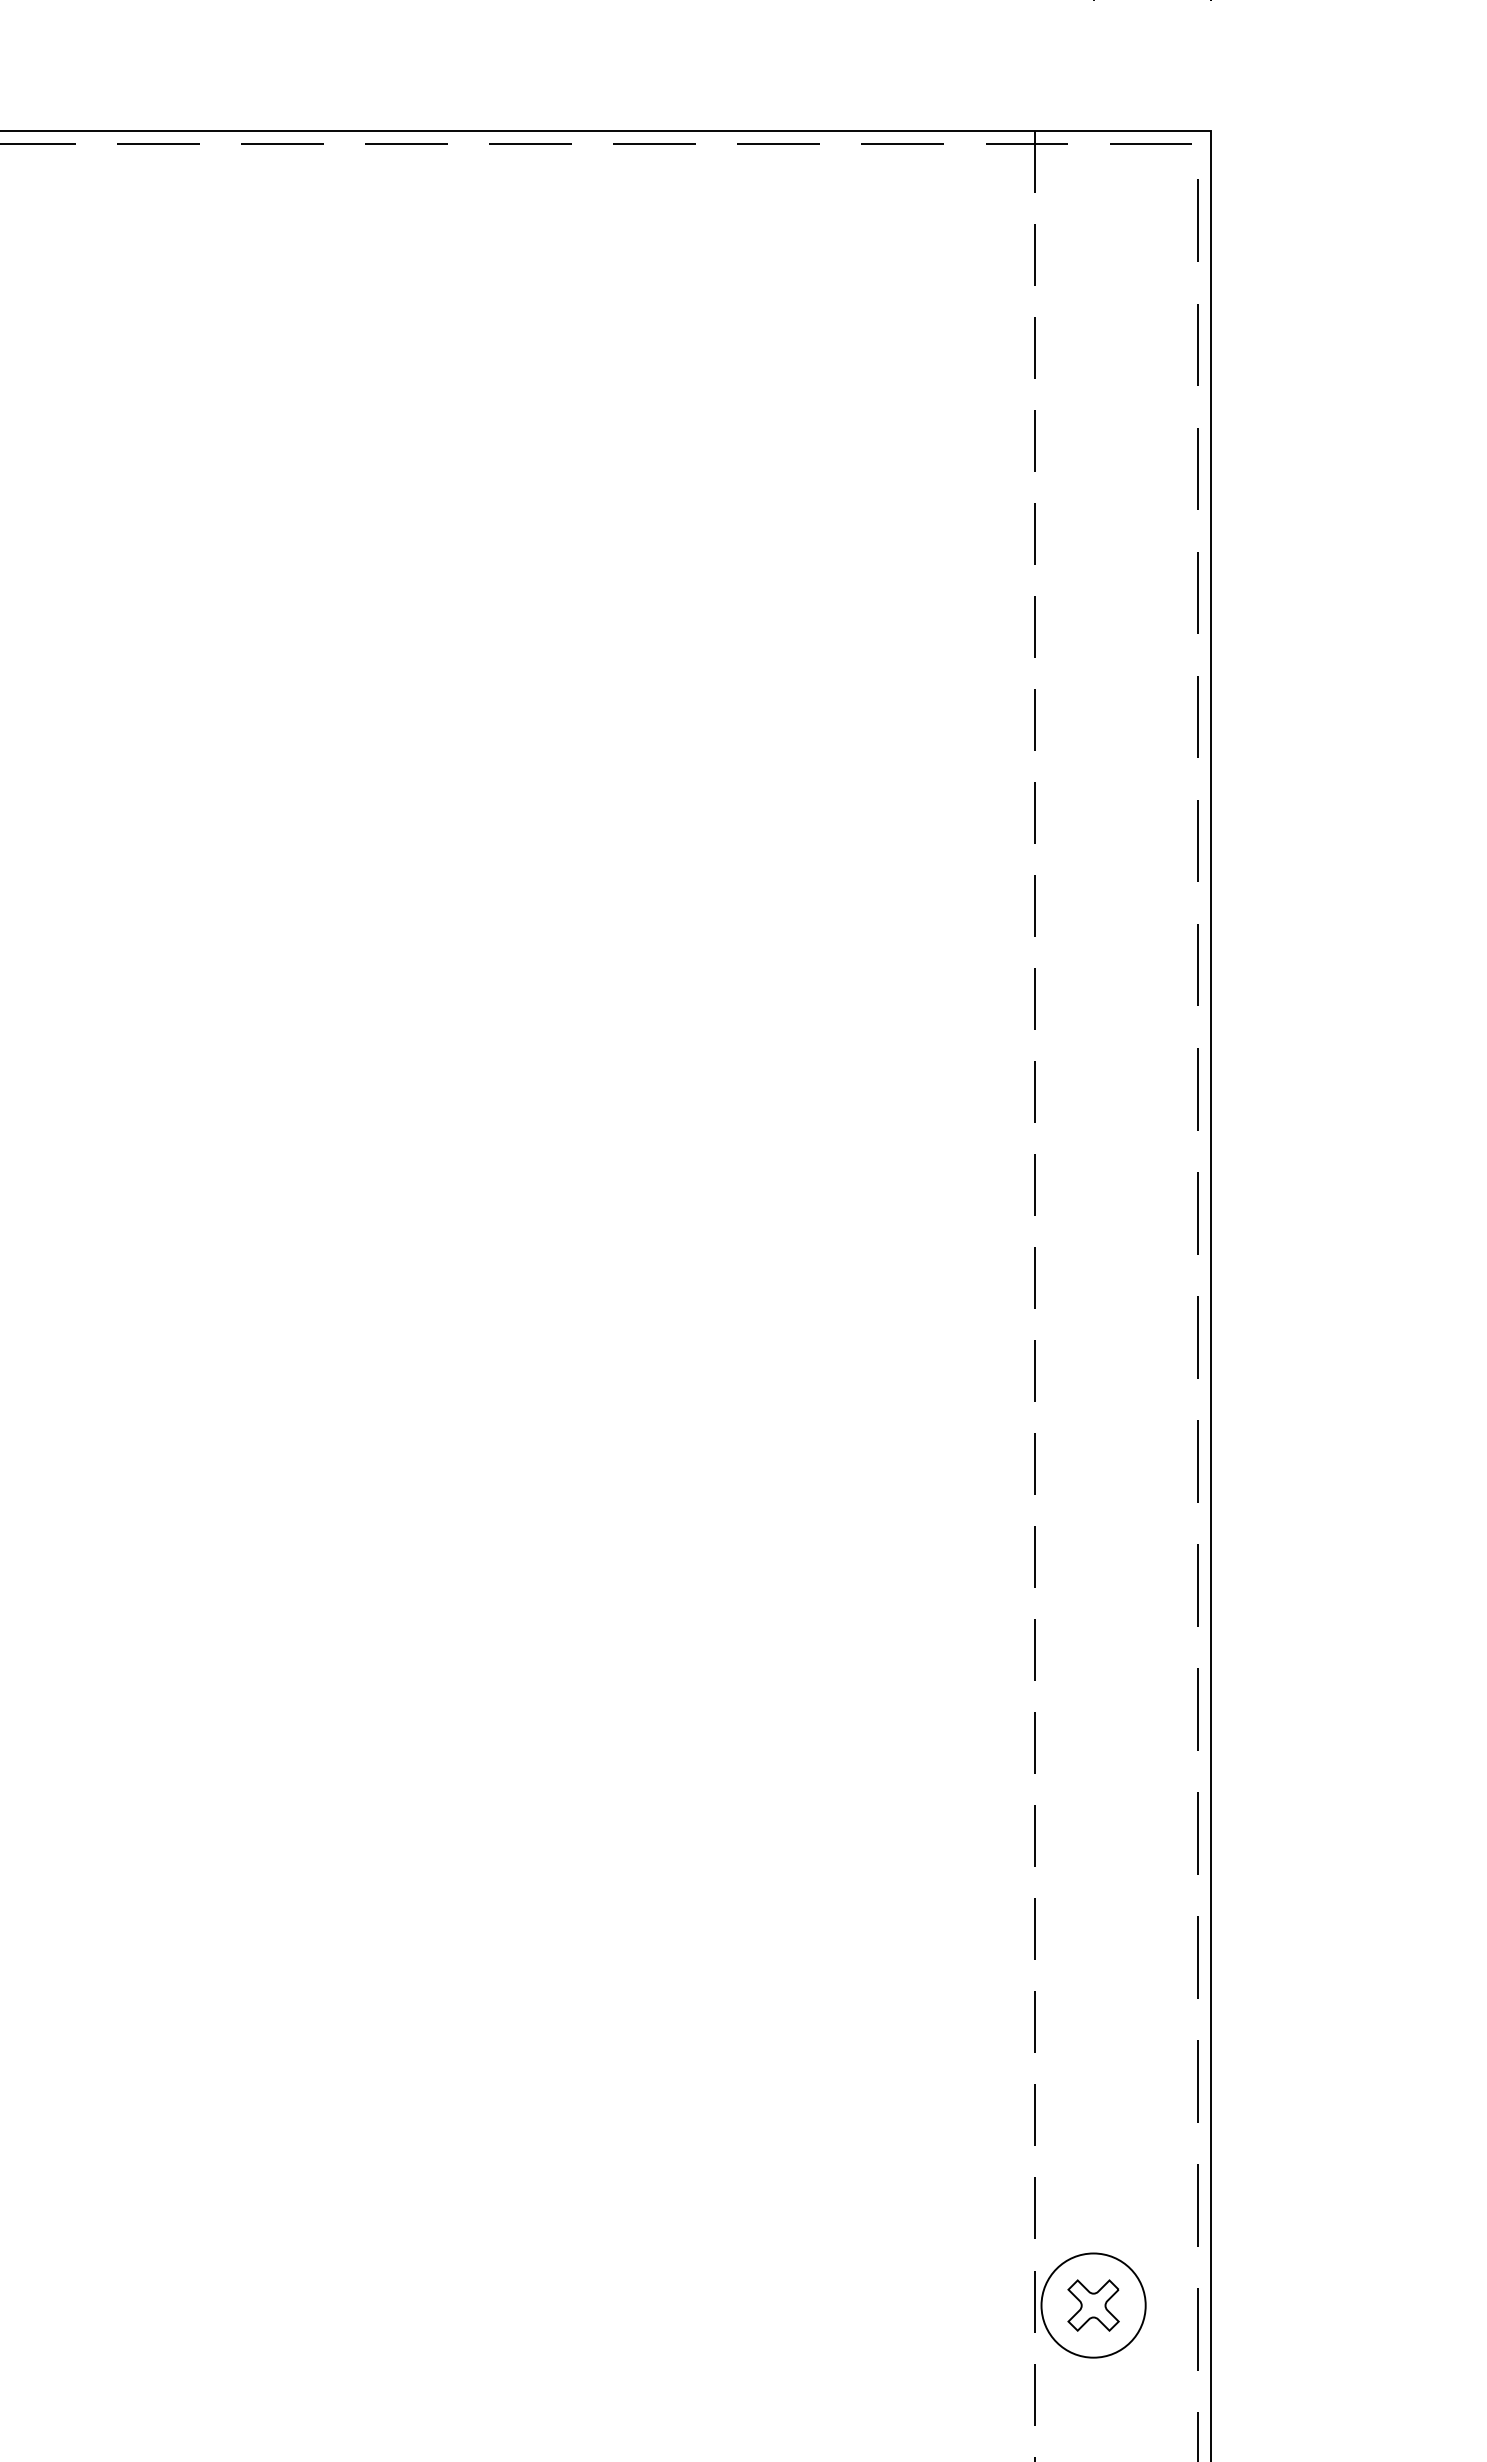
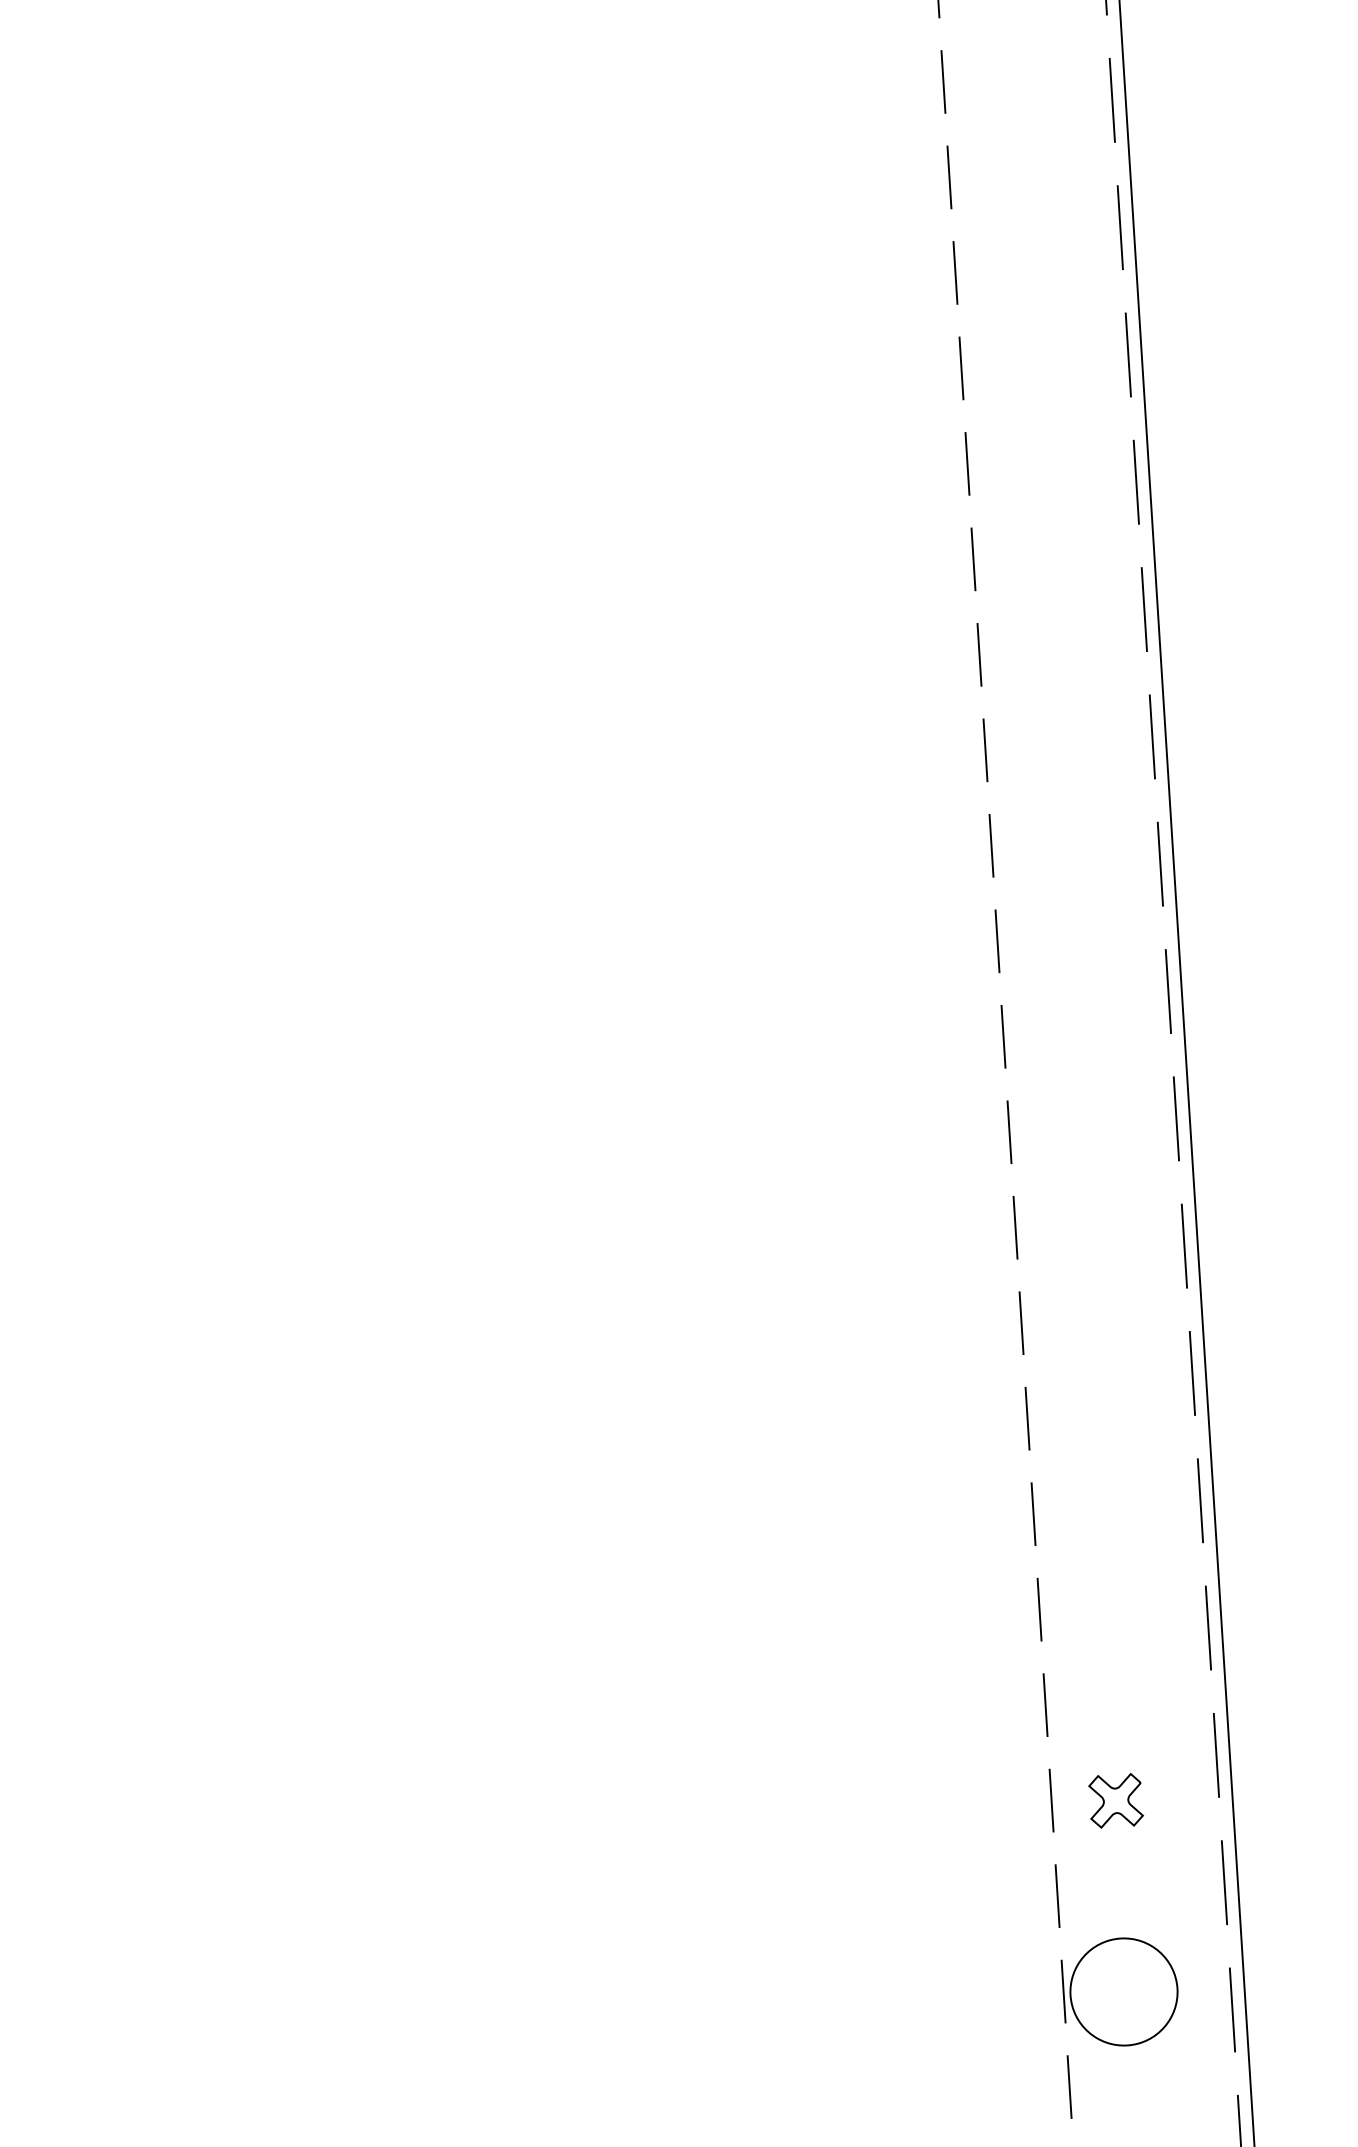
part: (1093, 2305) -> (1115, 1800), moved

